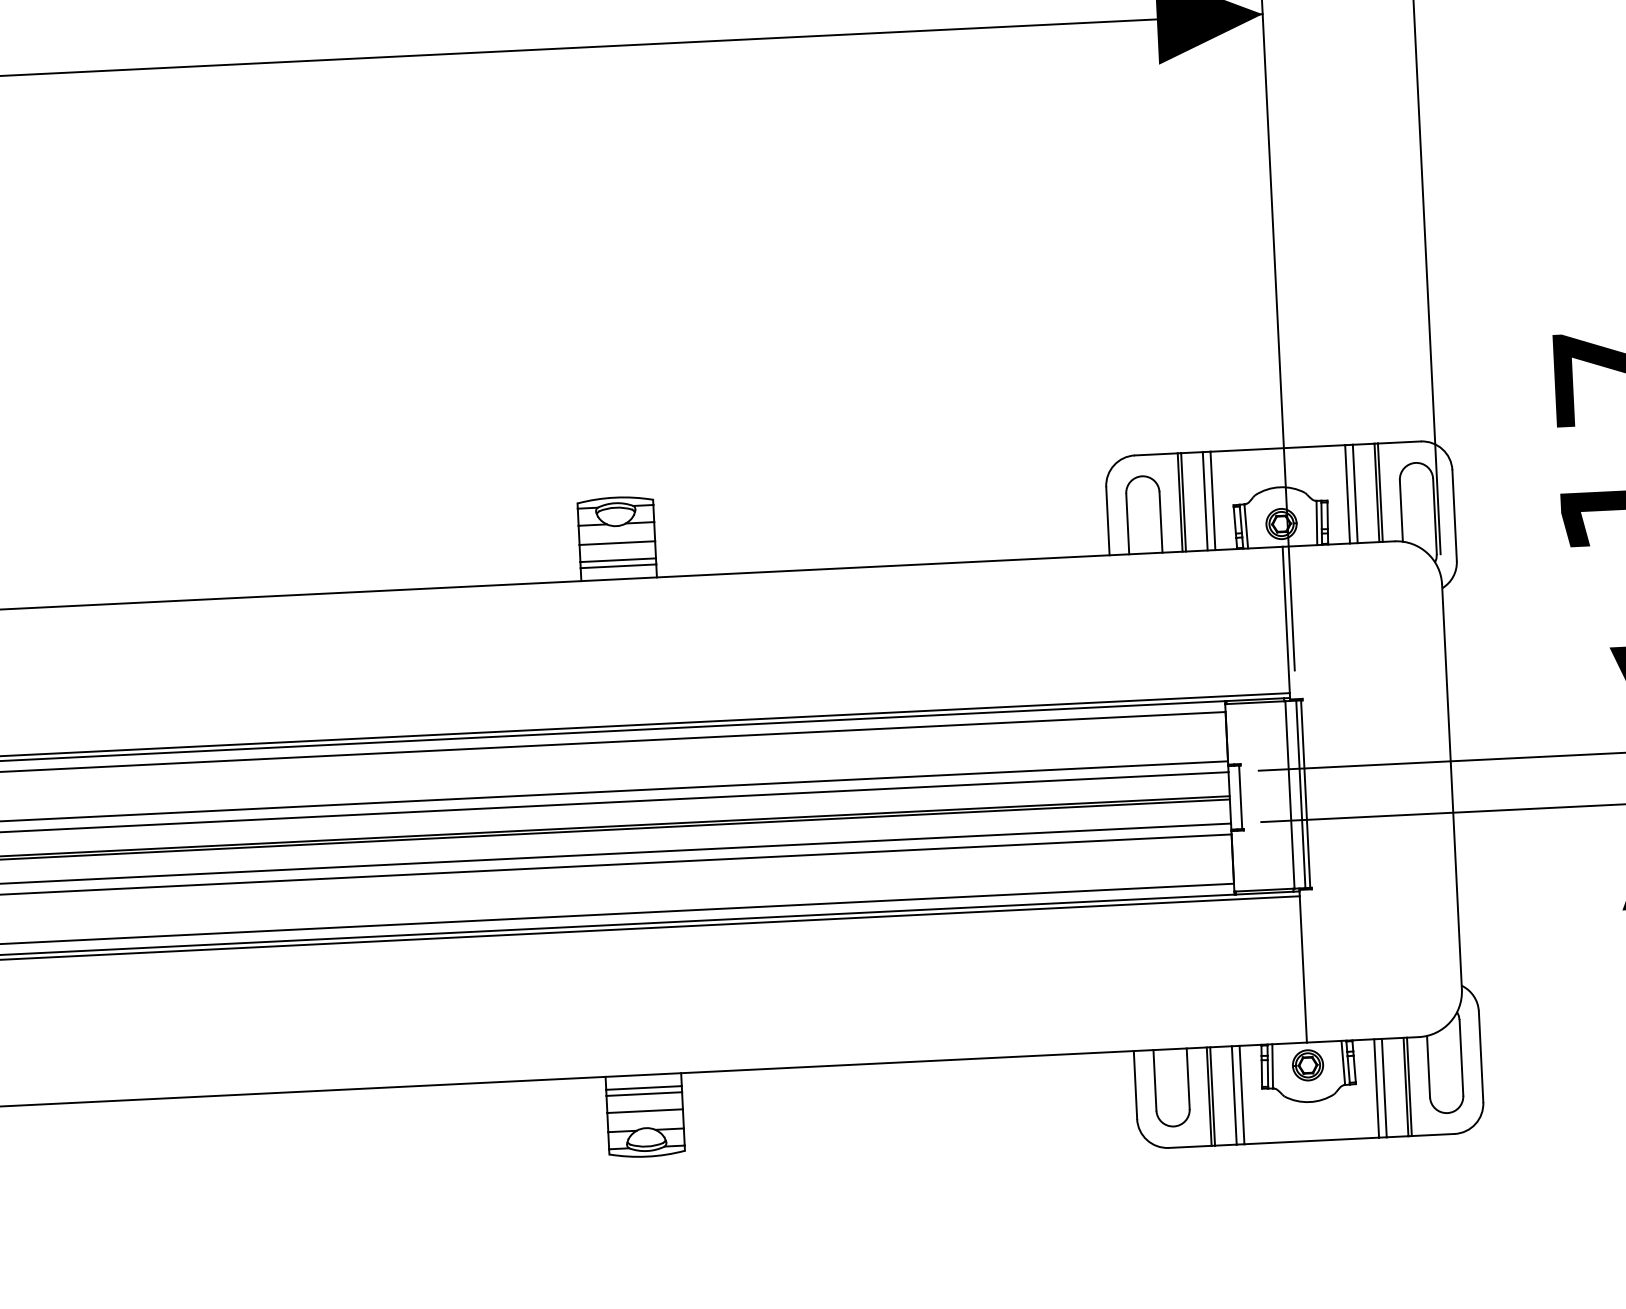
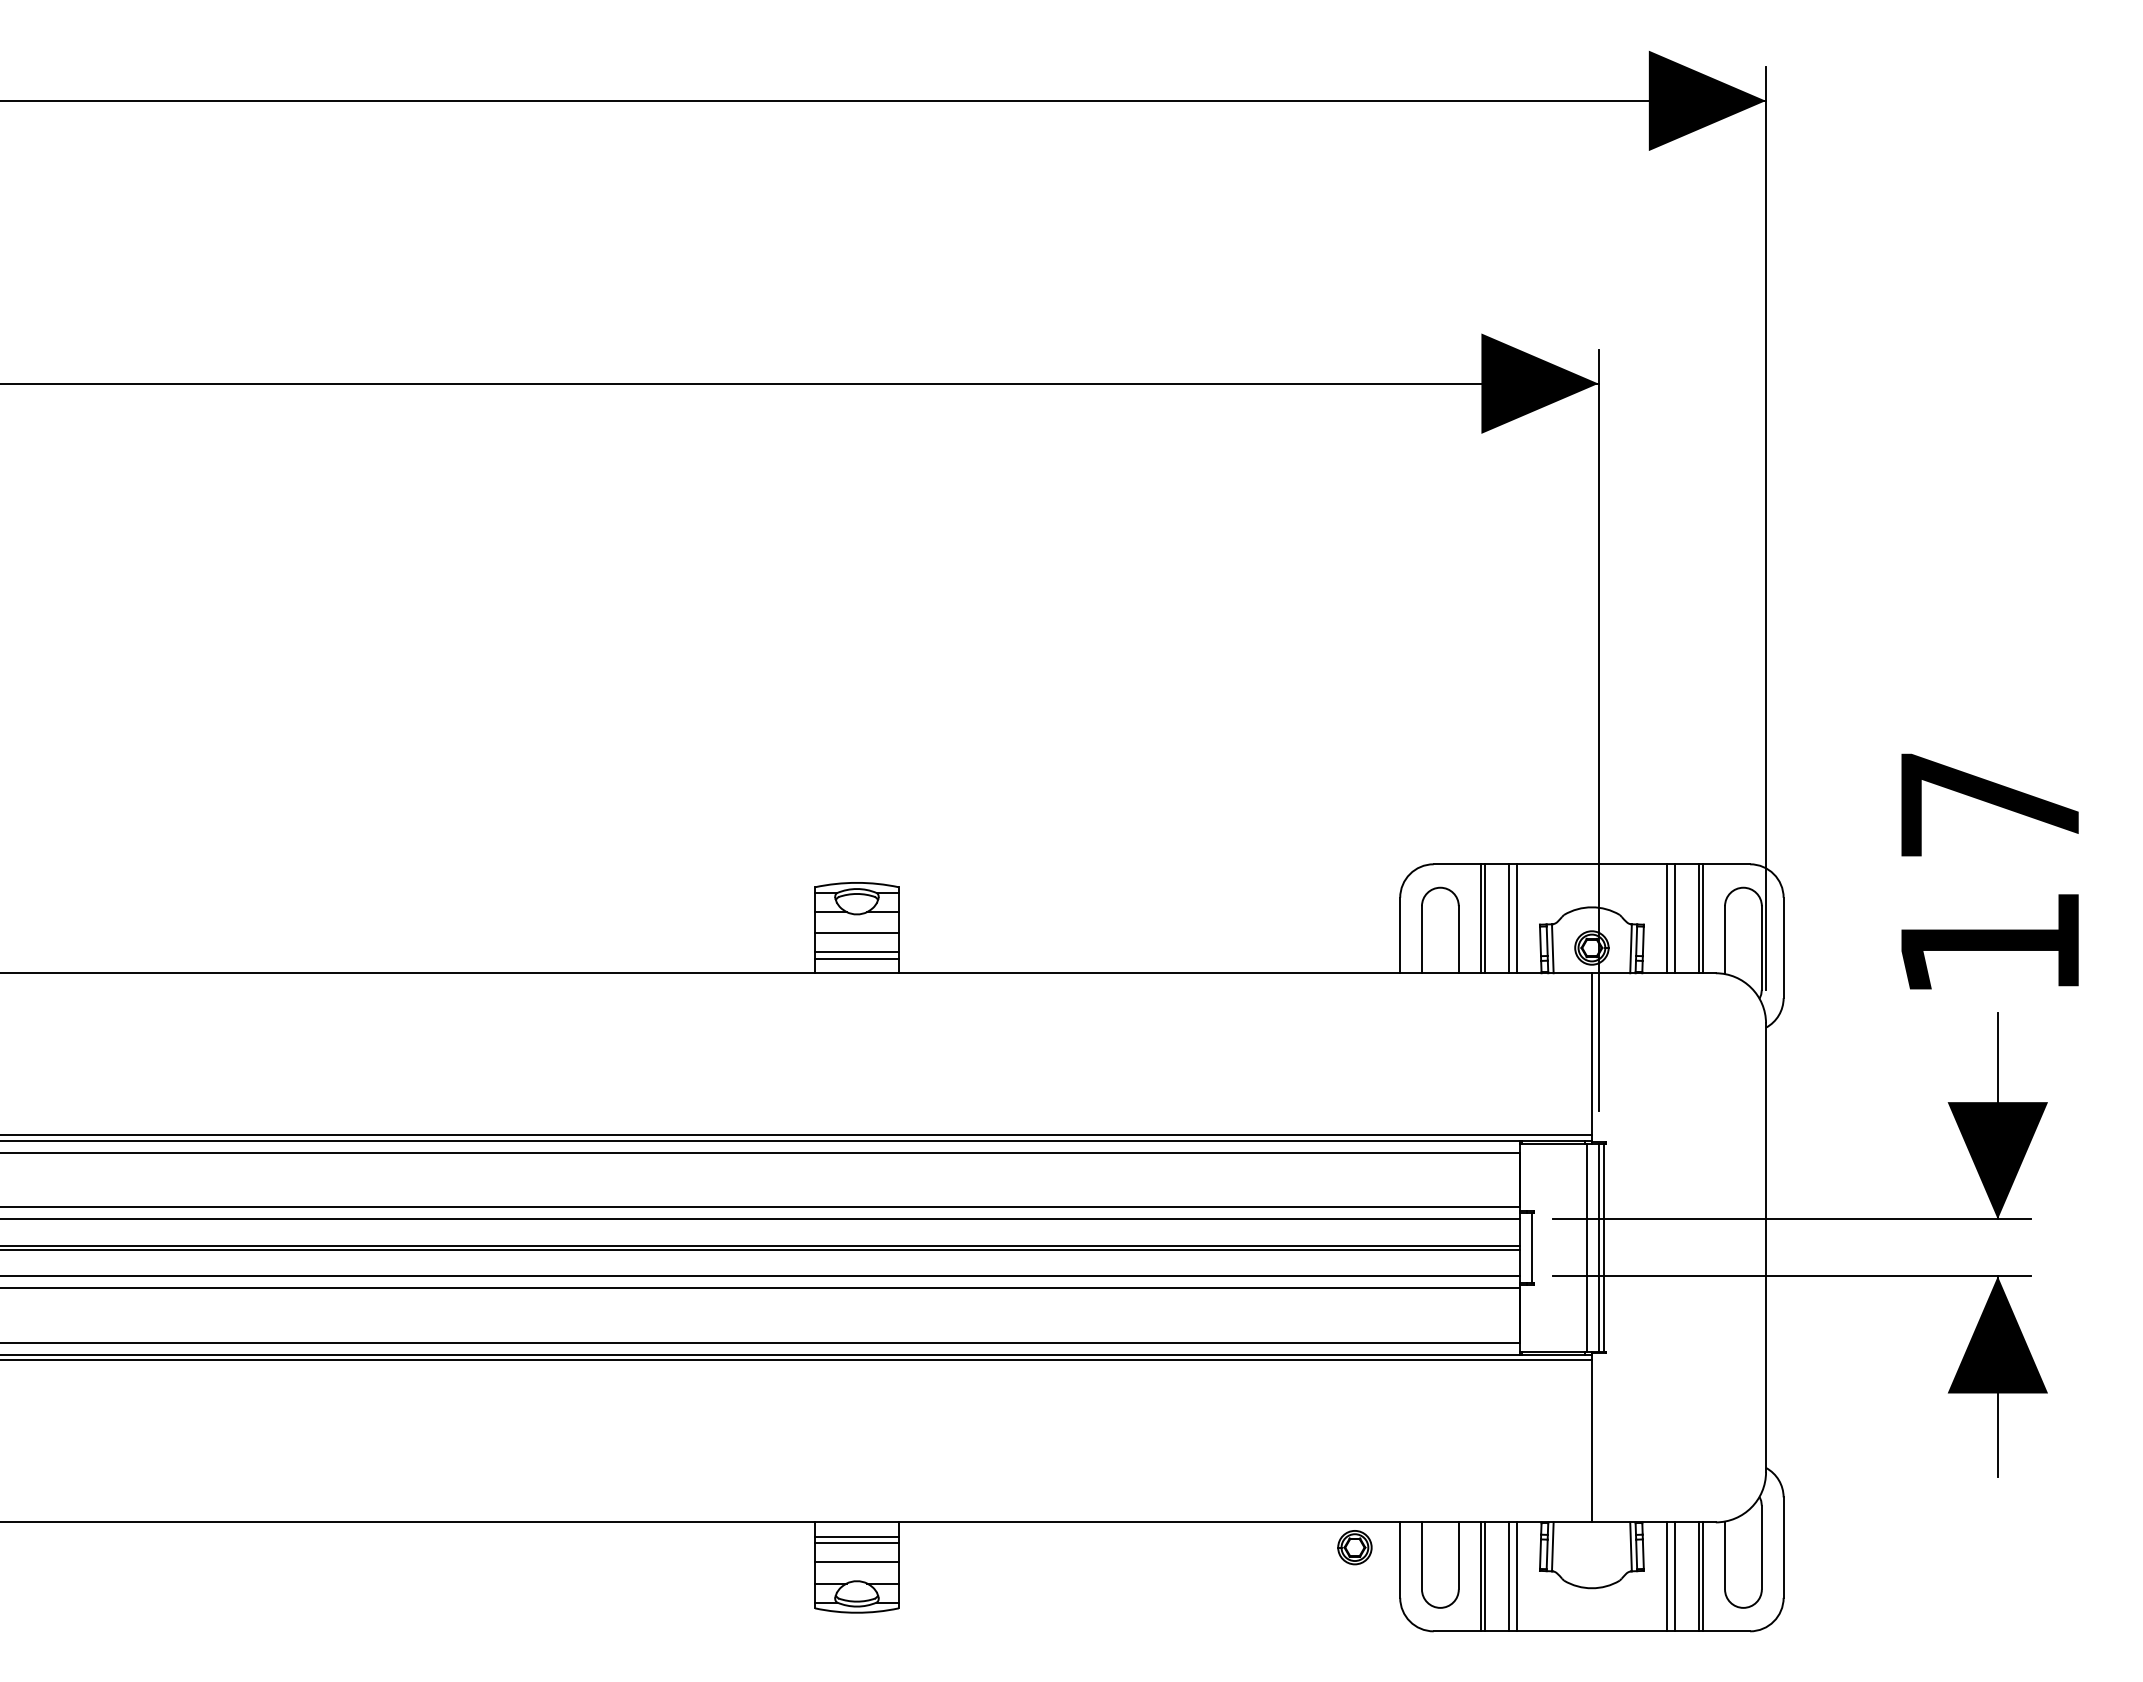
part: (1307, 1065) -> (1354, 1547), moved

